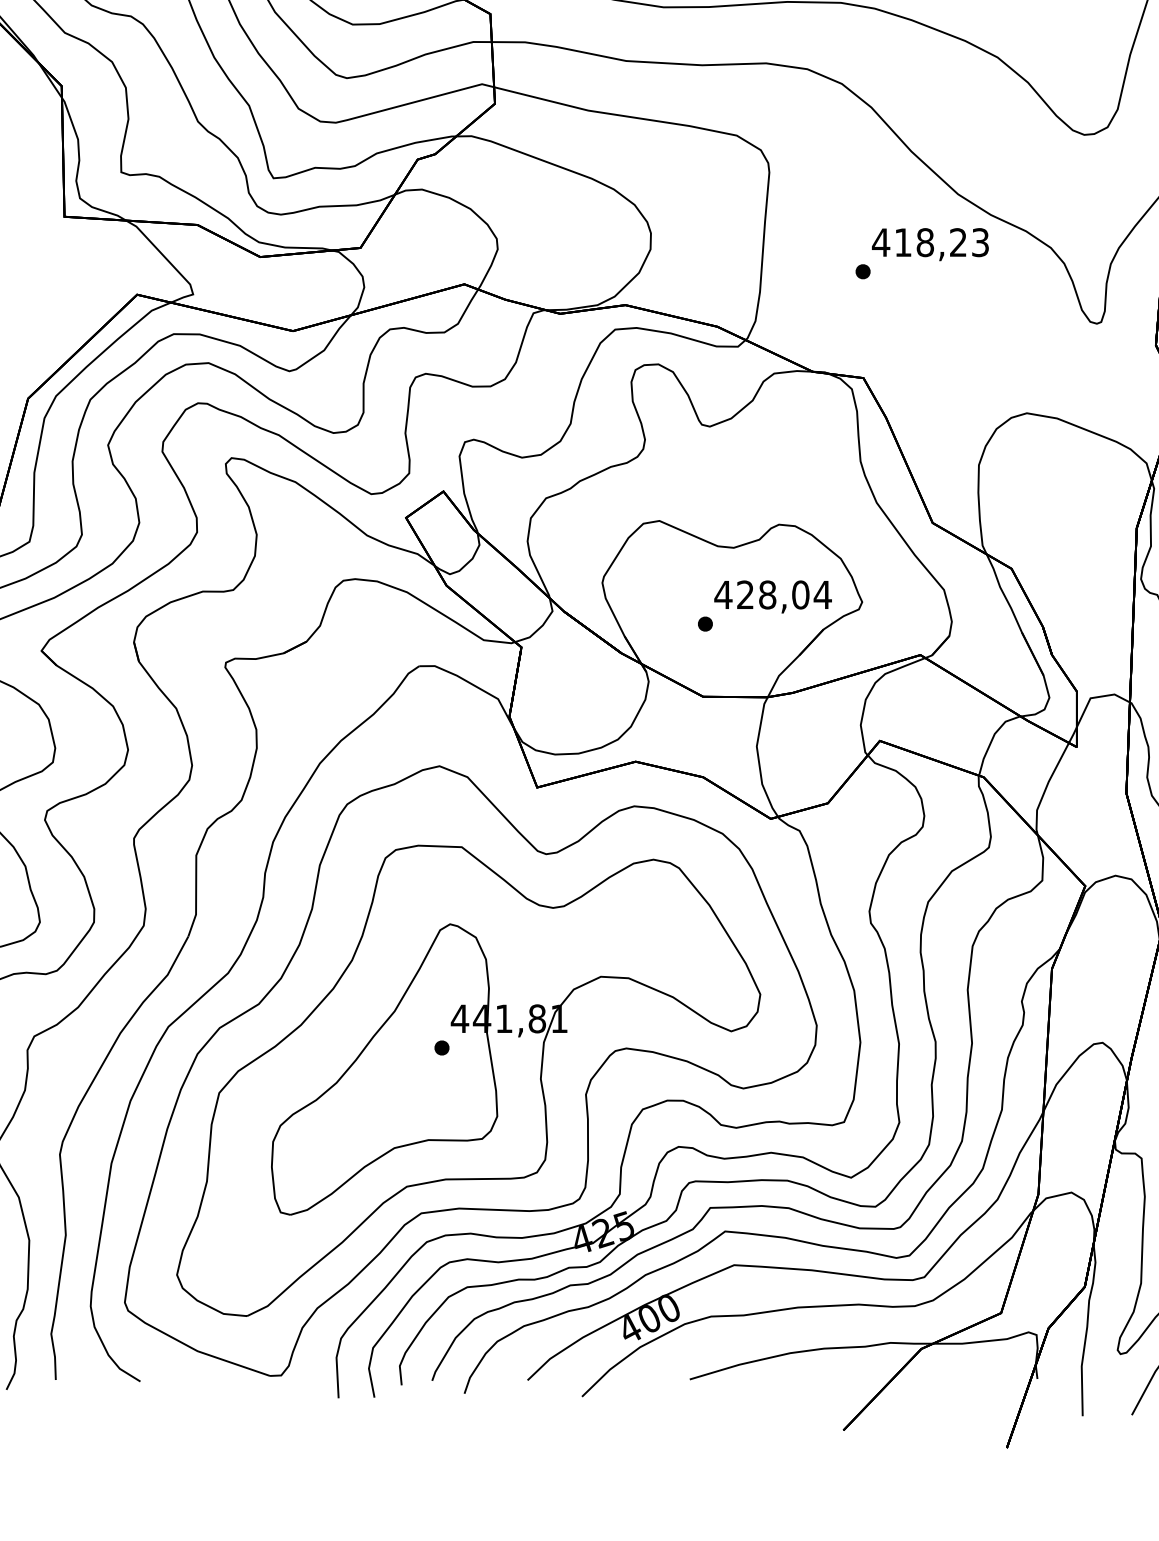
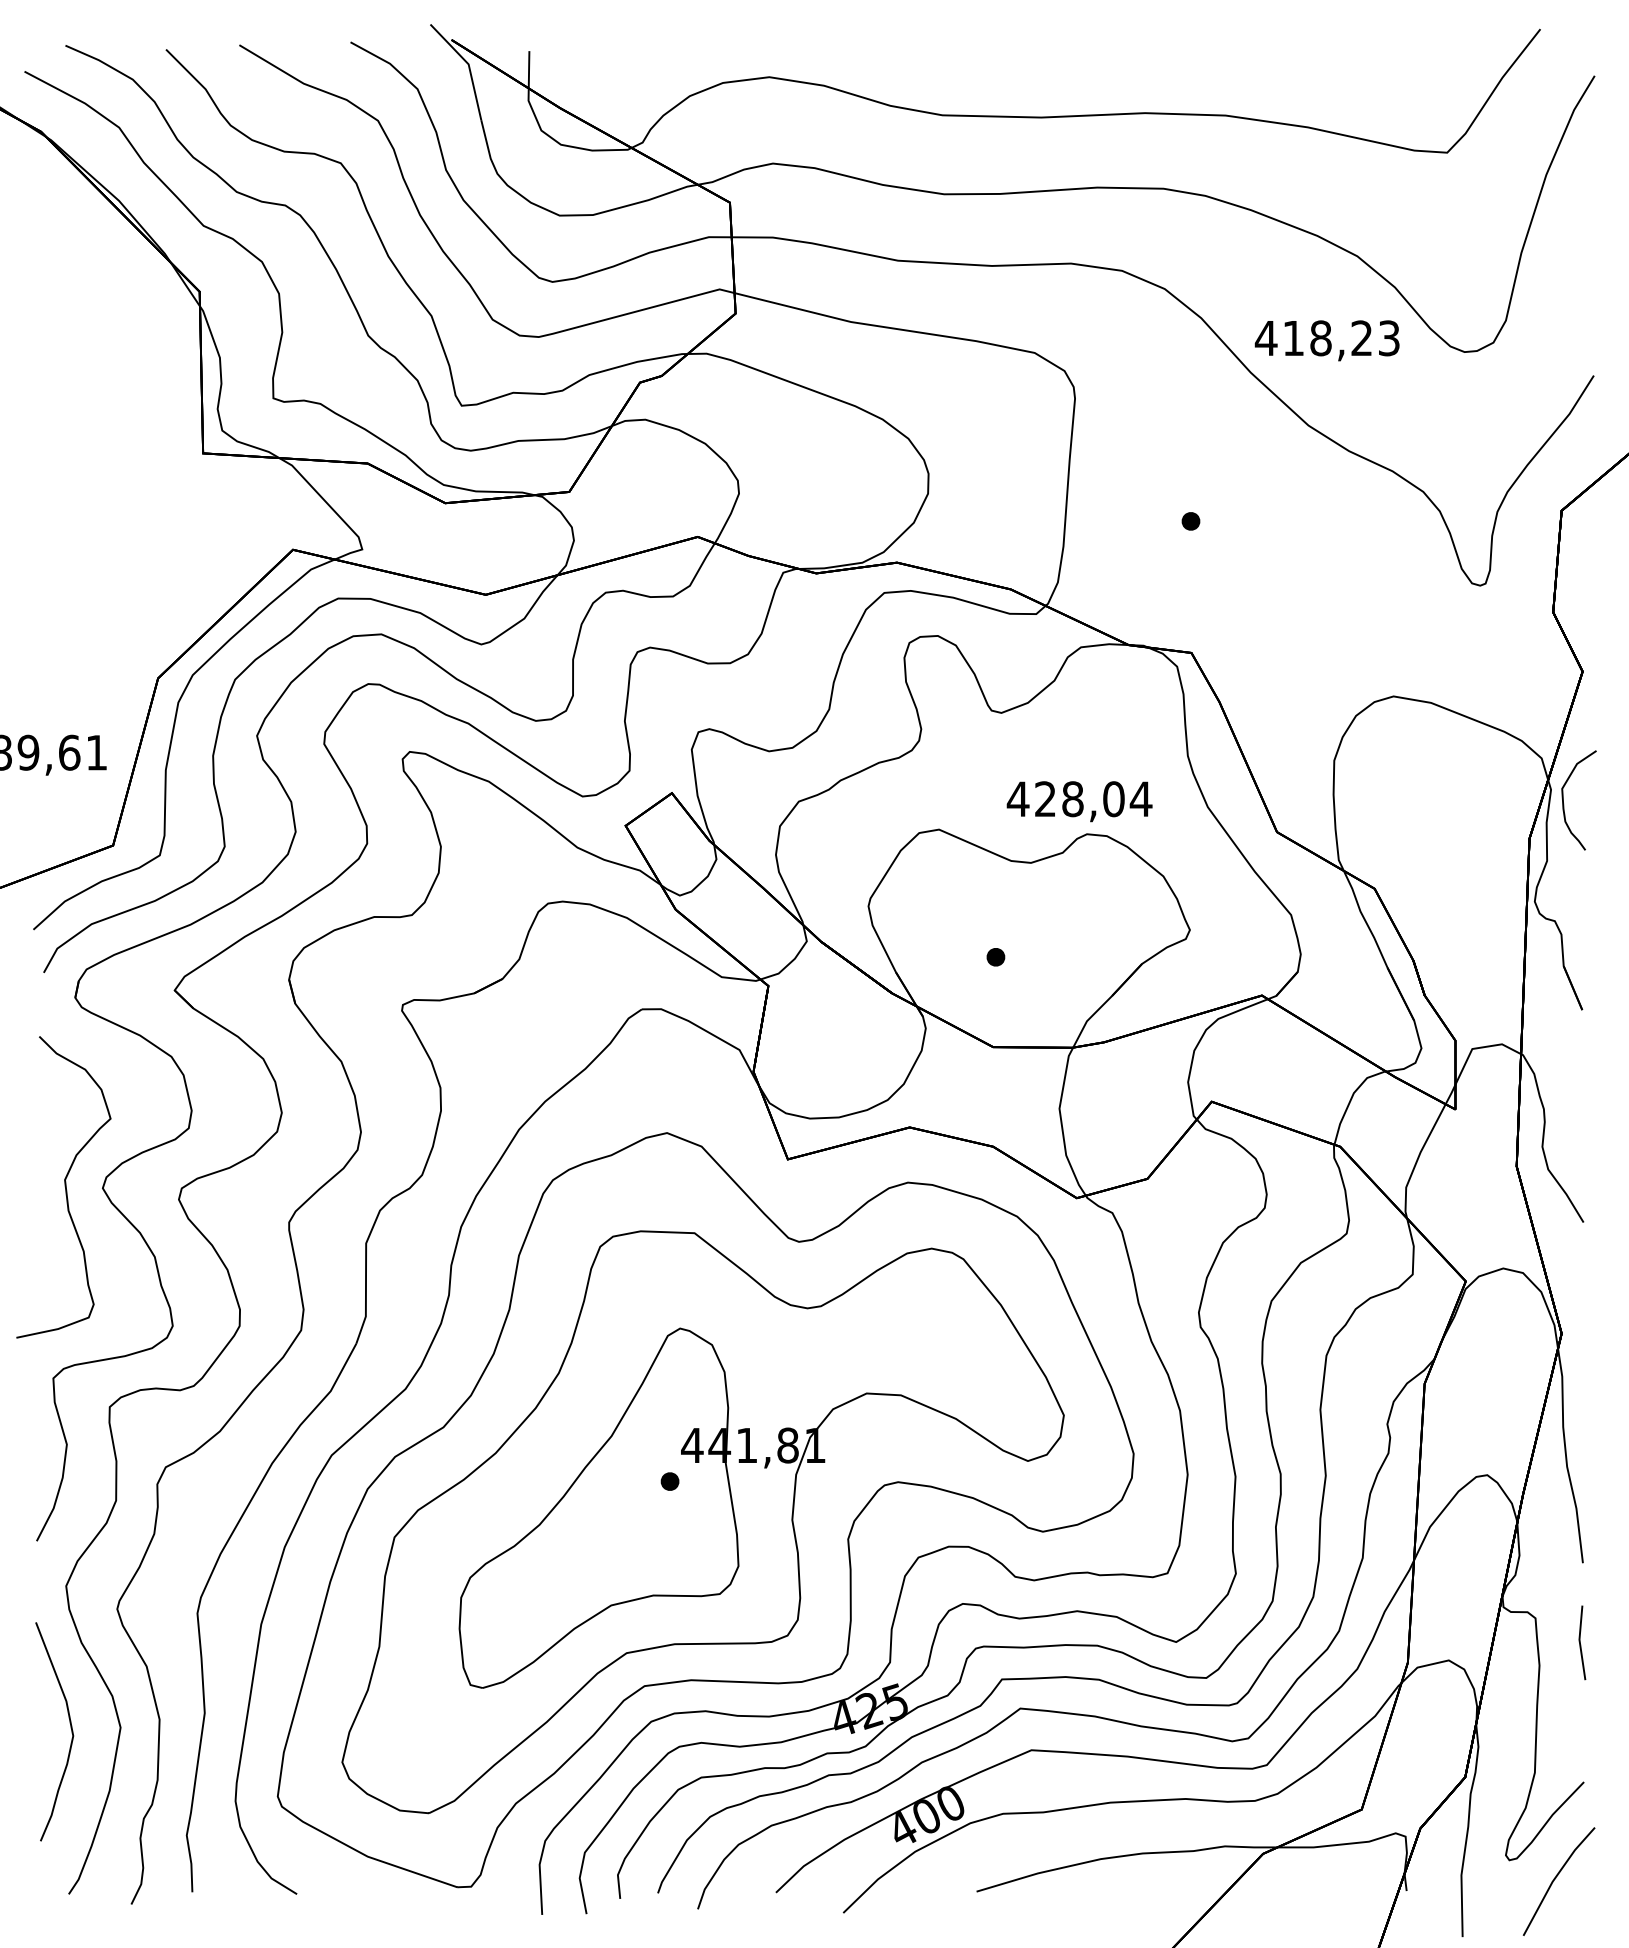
text: (929, 244) -> (1326, 340), moved
text: (772, 596) -> (1079, 801), moved

